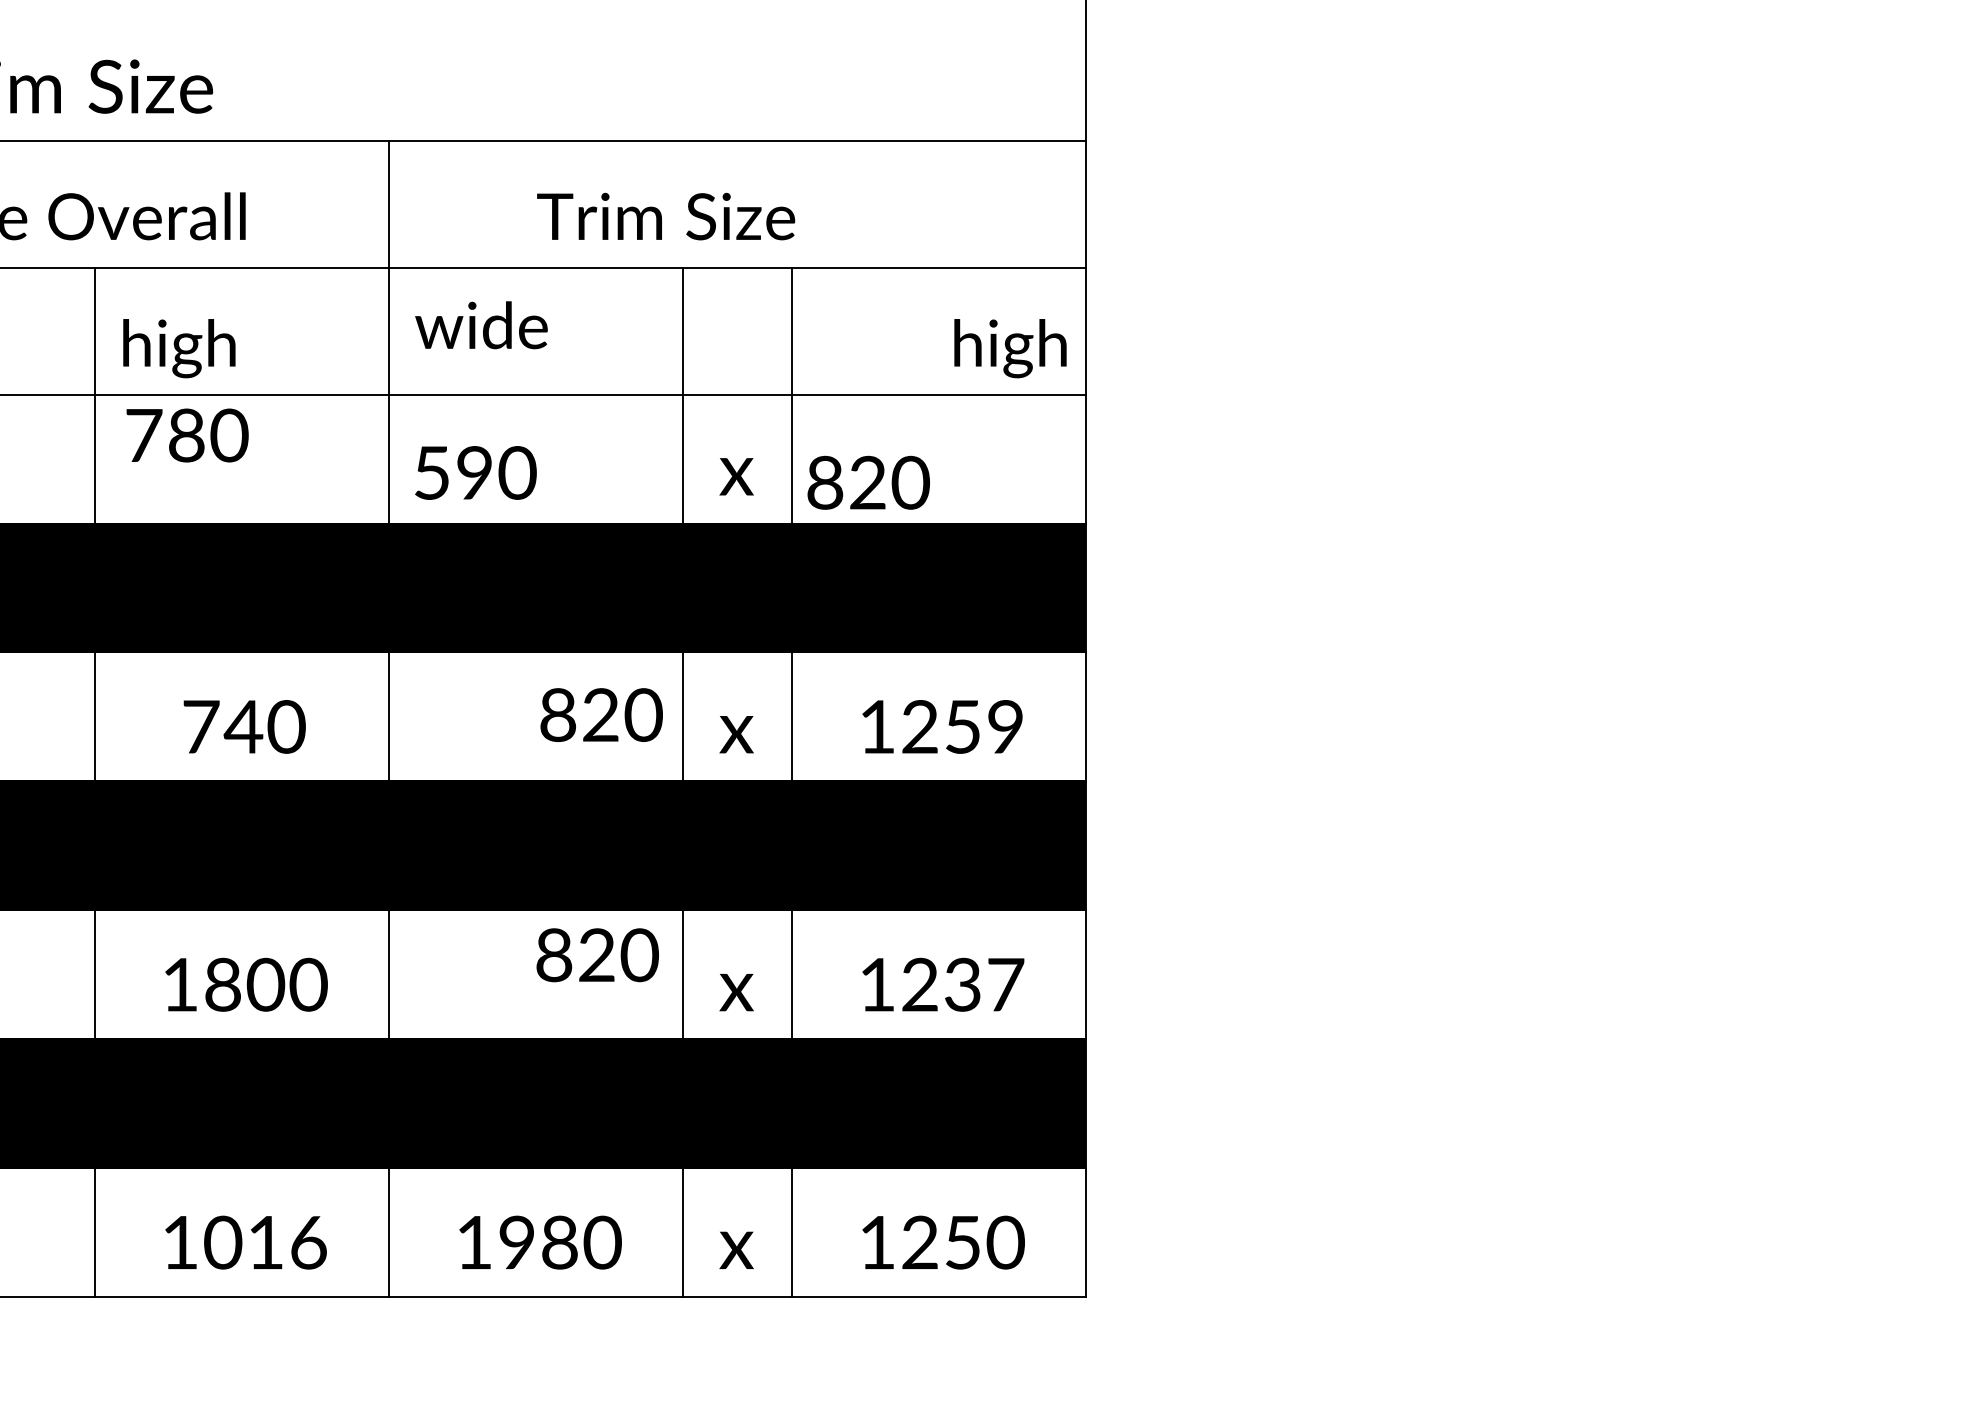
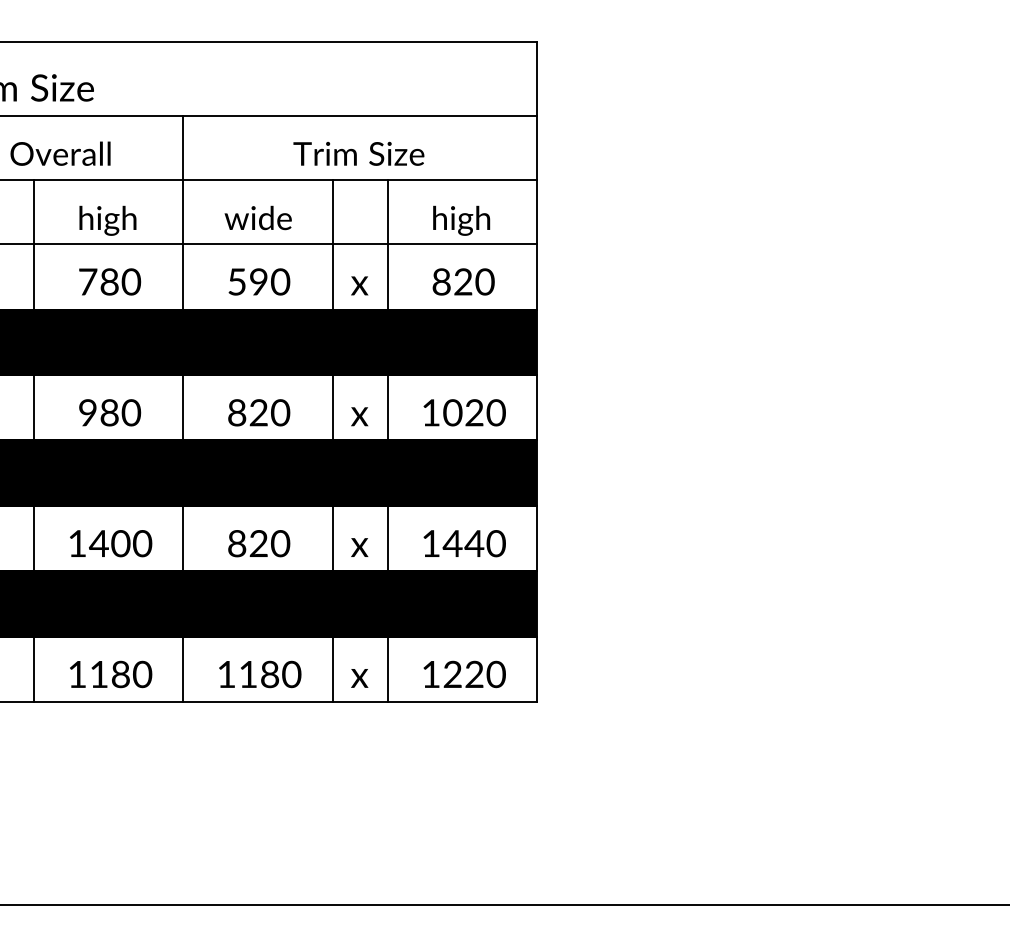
text: (665, 215) -> (358, 153), moved
text: (480, 324) -> (257, 217), moved
text: (178, 347) -> (107, 220), moved
text: (1010, 347) -> (461, 220), moved
text: (188, 434) -> (110, 281), moved
text: (476, 472) -> (259, 281), moved
text: (868, 481) -> (463, 281), moved
text: (602, 714) -> (259, 412), moved
text: (223, 726) -> (99, 412), 740 -> 980
text: (962, 726) -> (474, 412), 1259 -> 1020
text: (598, 954) -> (259, 543), moved
text: (221, 984) -> (98, 543), 1800 -> 1400
text: (960, 984) -> (473, 543), 1237 -> 1440
text: (515, 1240) -> (247, 673), 1980 -> 1180
text: (265, 1242) -> (120, 674), 1016 -> 1180
text: (962, 1242) -> (474, 674), 1250 -> 1220

